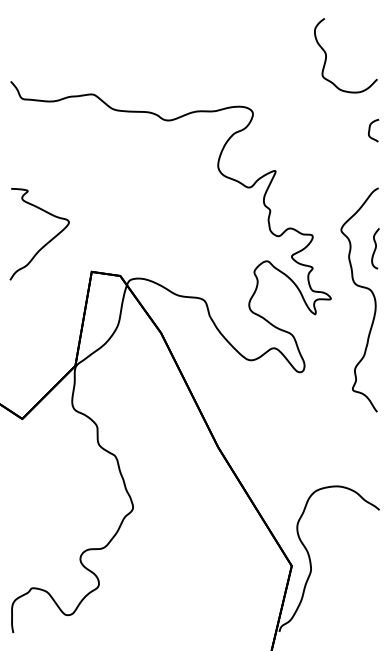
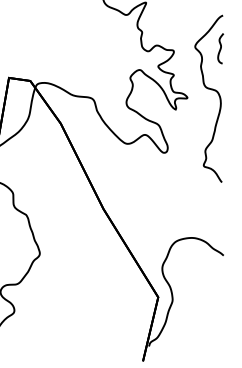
curve: (375, 248) -> (220, 48), moved

